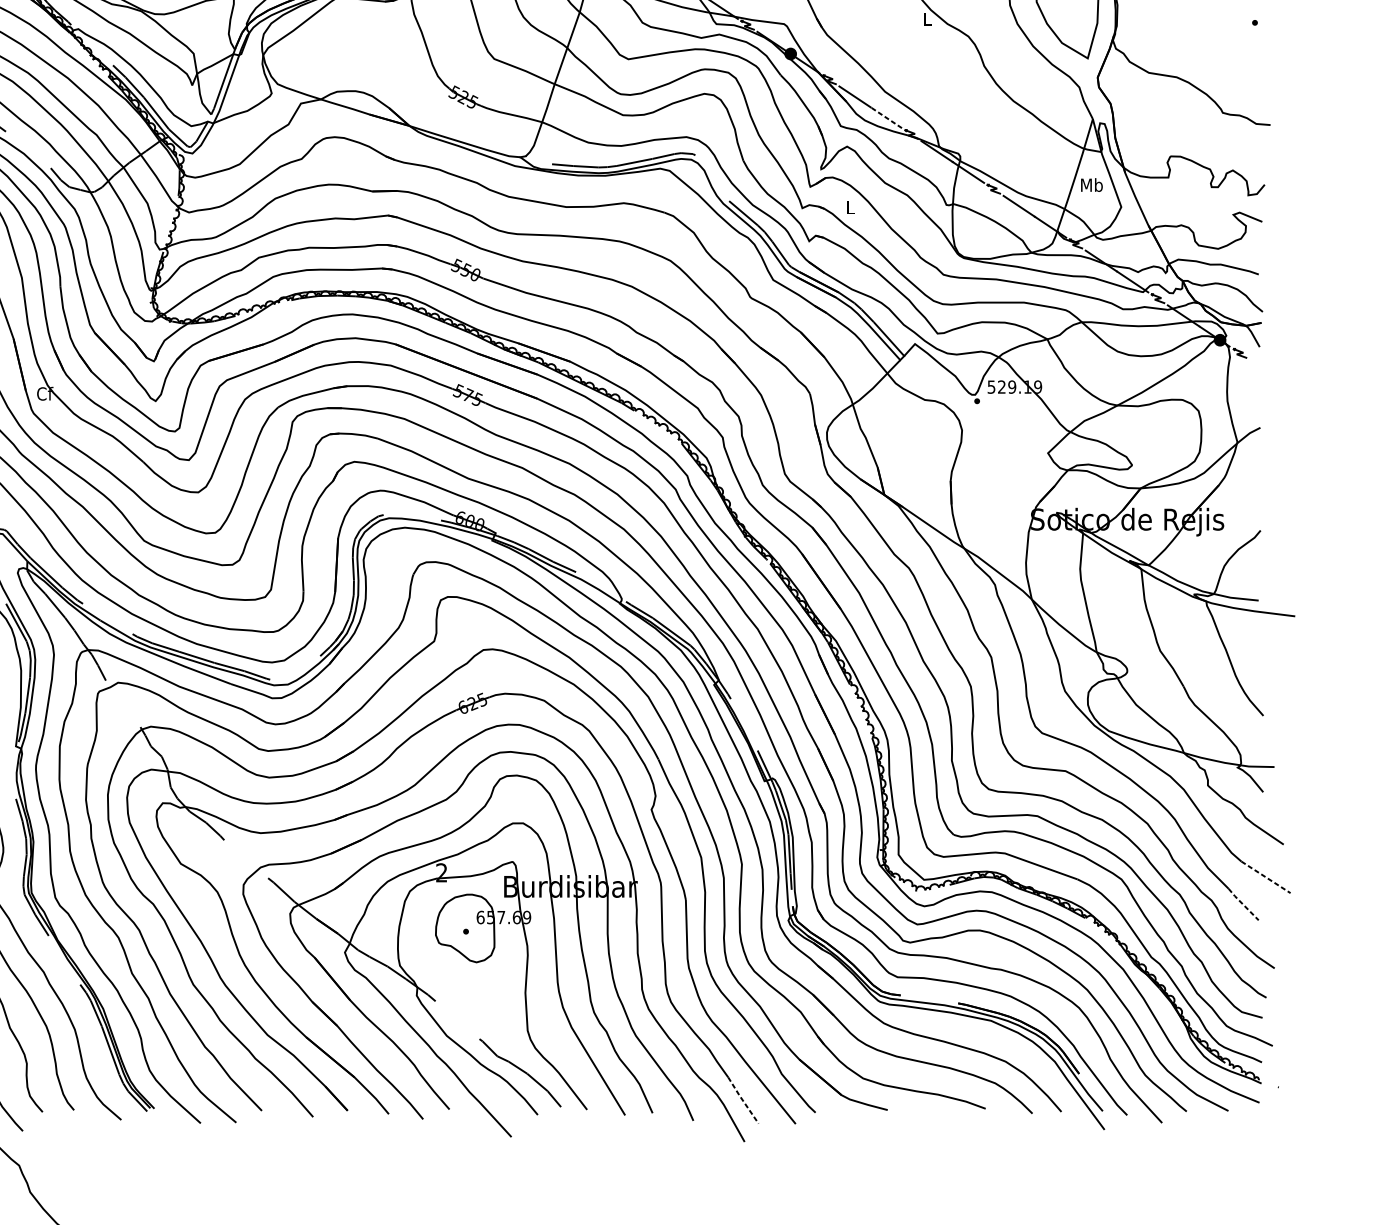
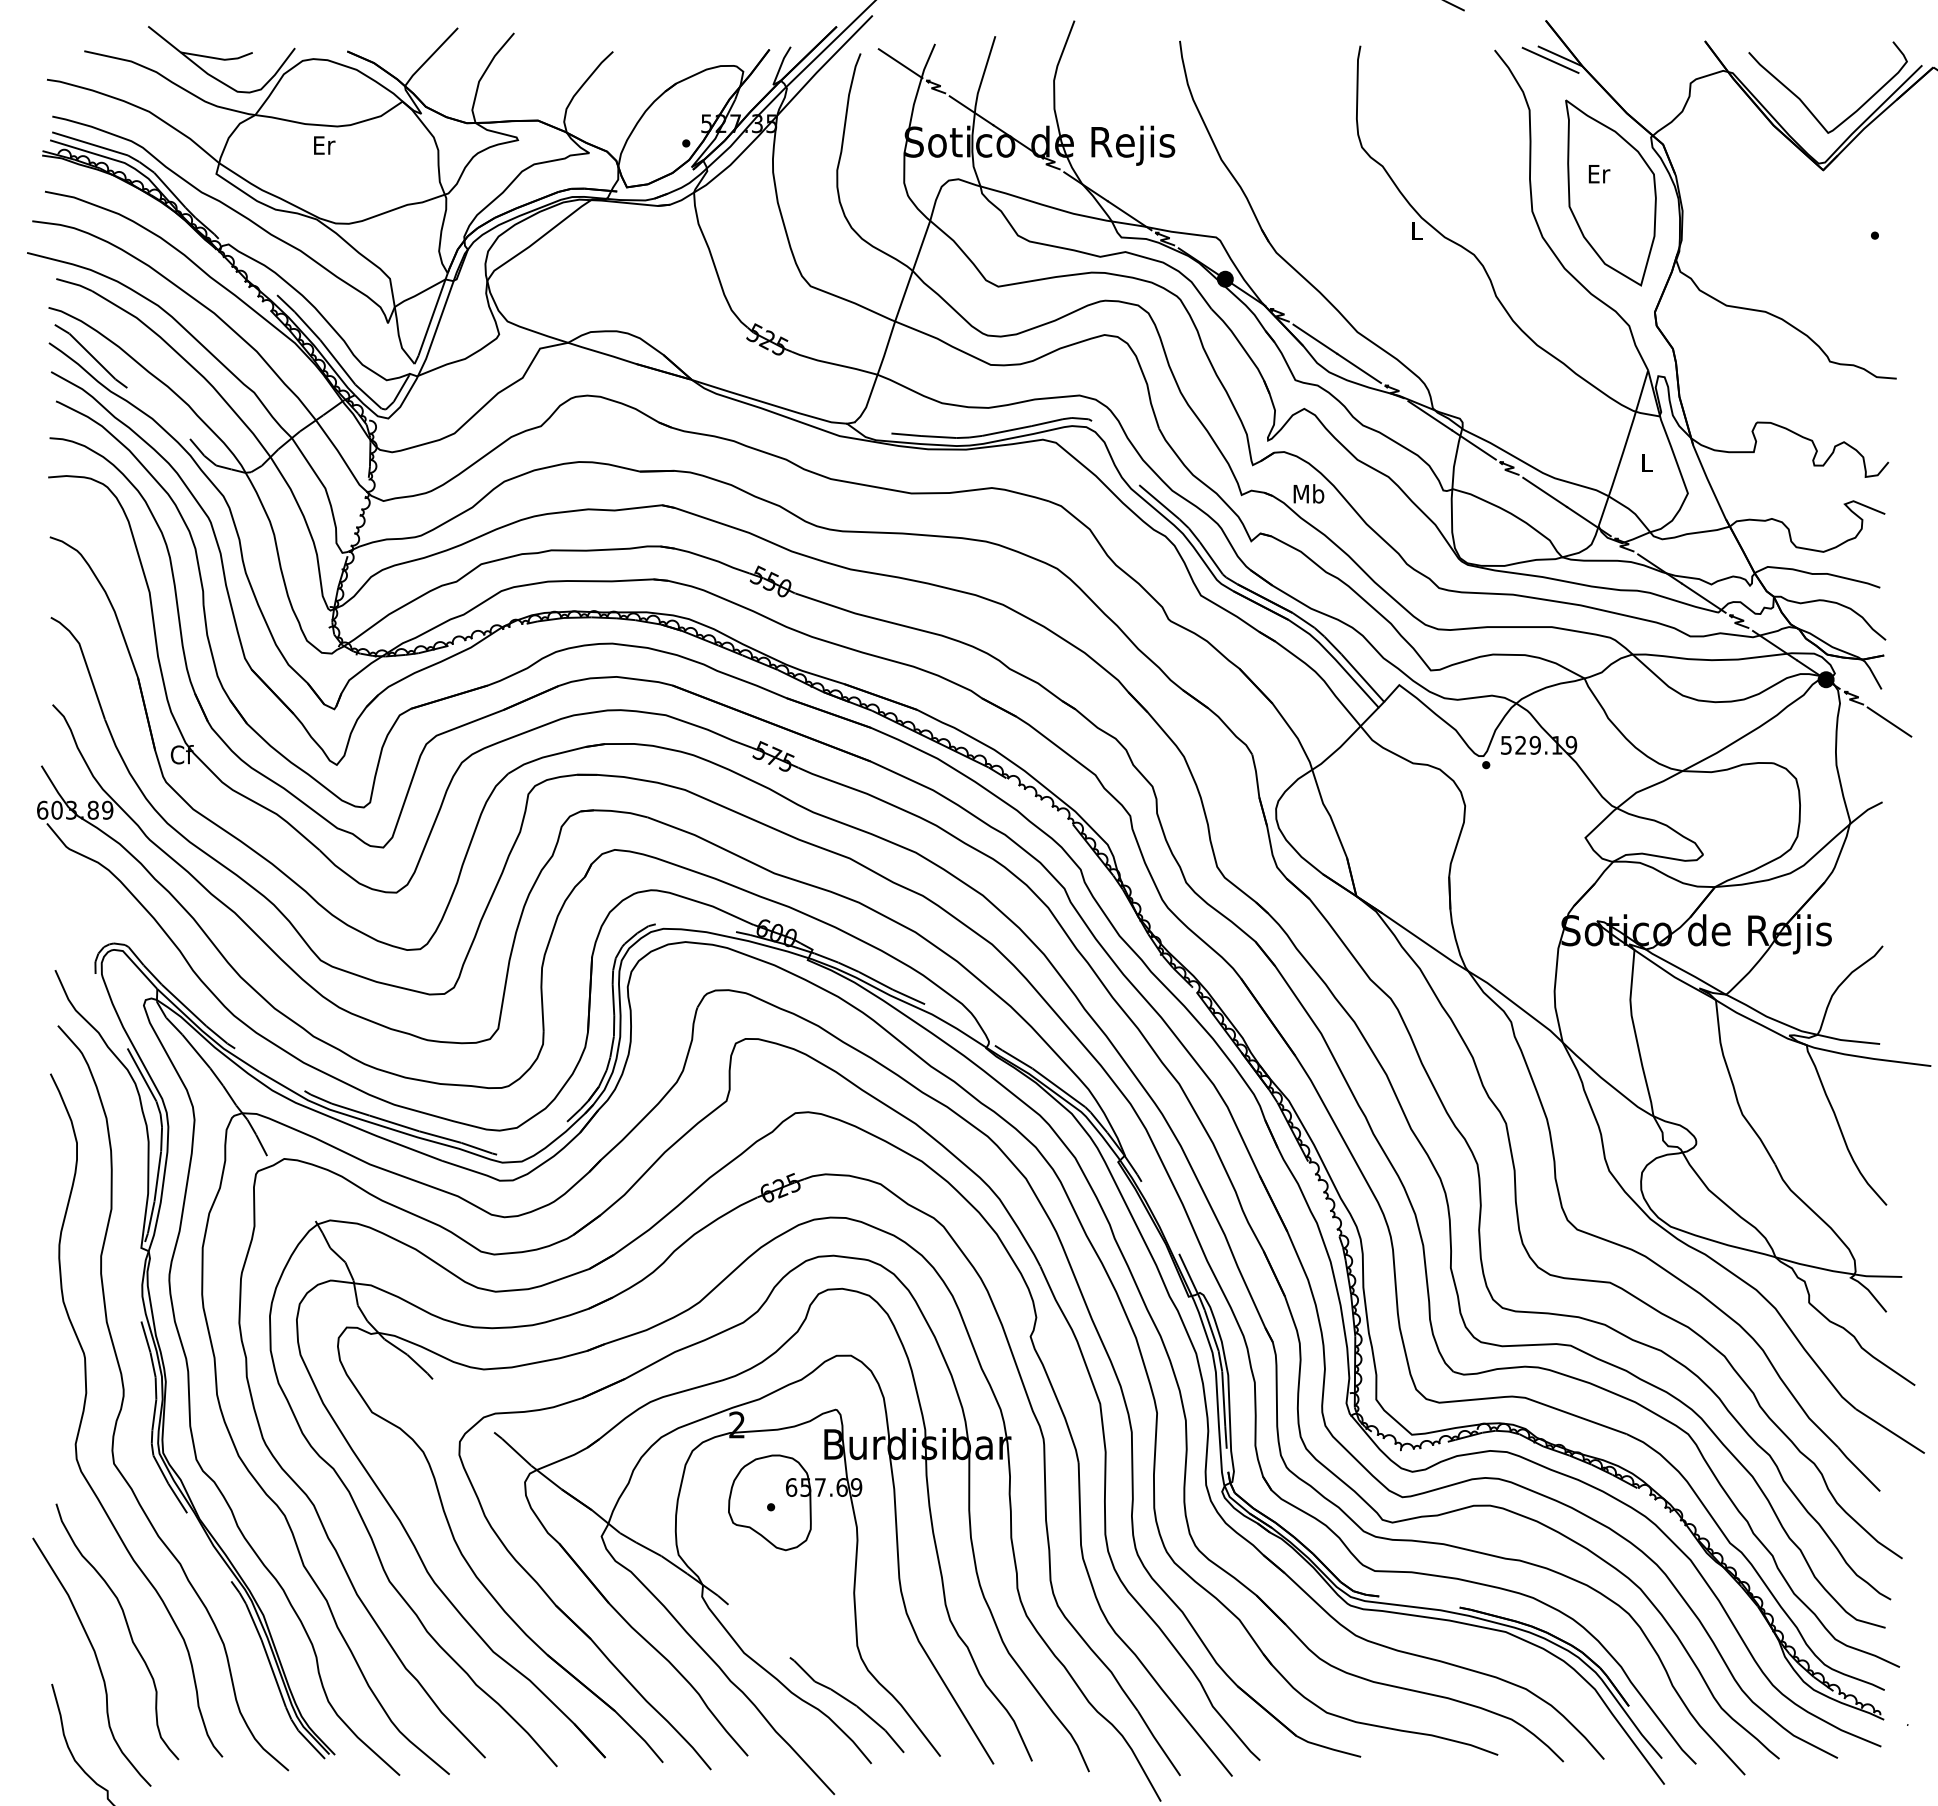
line: (885, 117) -> (1358, 368), dashed -> solid
text: (1091, 184) -> (1646, 462), Mb -> L
text: (850, 207) -> (1308, 493), L -> Mb
line: (1265, 370) -> (1889, 721), added
line: (1266, 877) -> (1890, 1431), dashed -> solid
line: (1243, 904) -> (1858, 1469), dashed -> solid
line: (742, 1100) -> (1158, 1743), dashed -> solid

